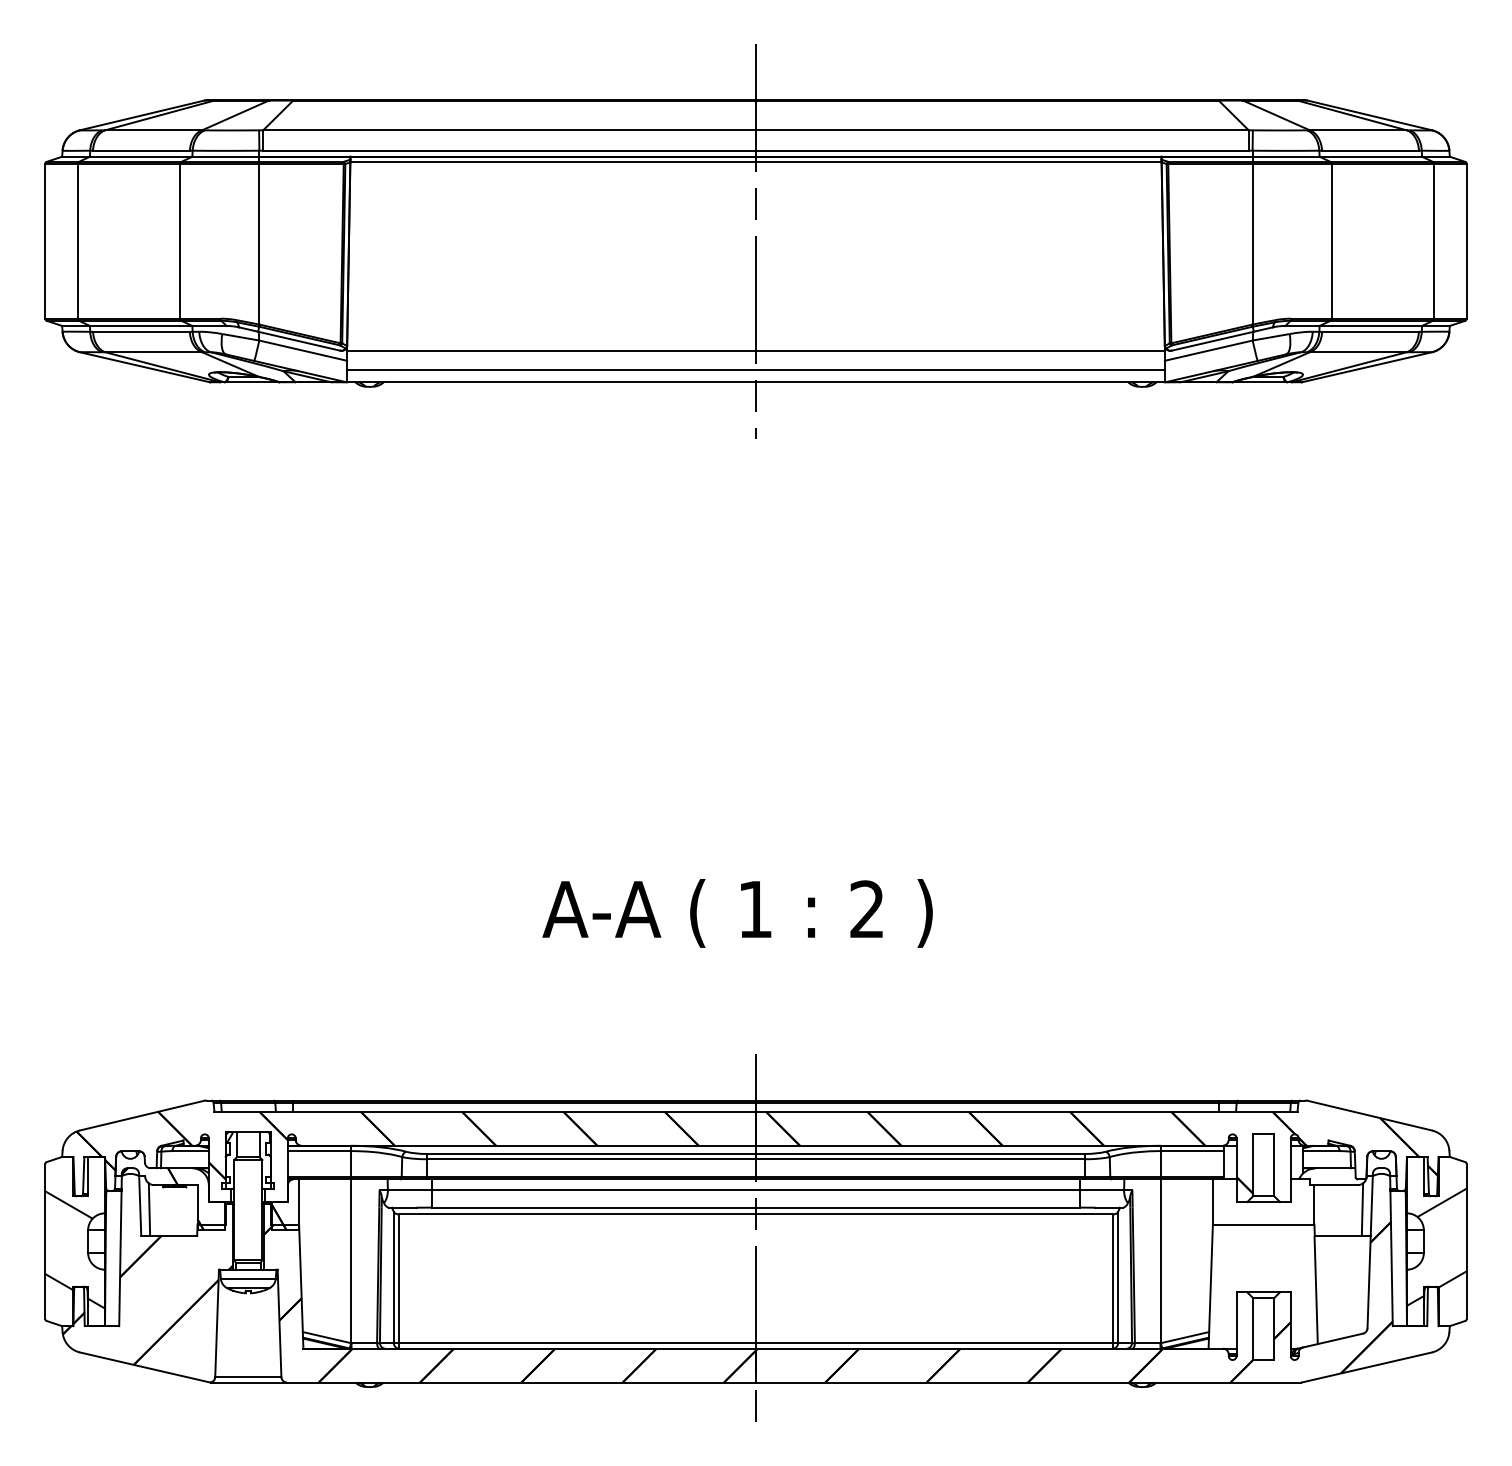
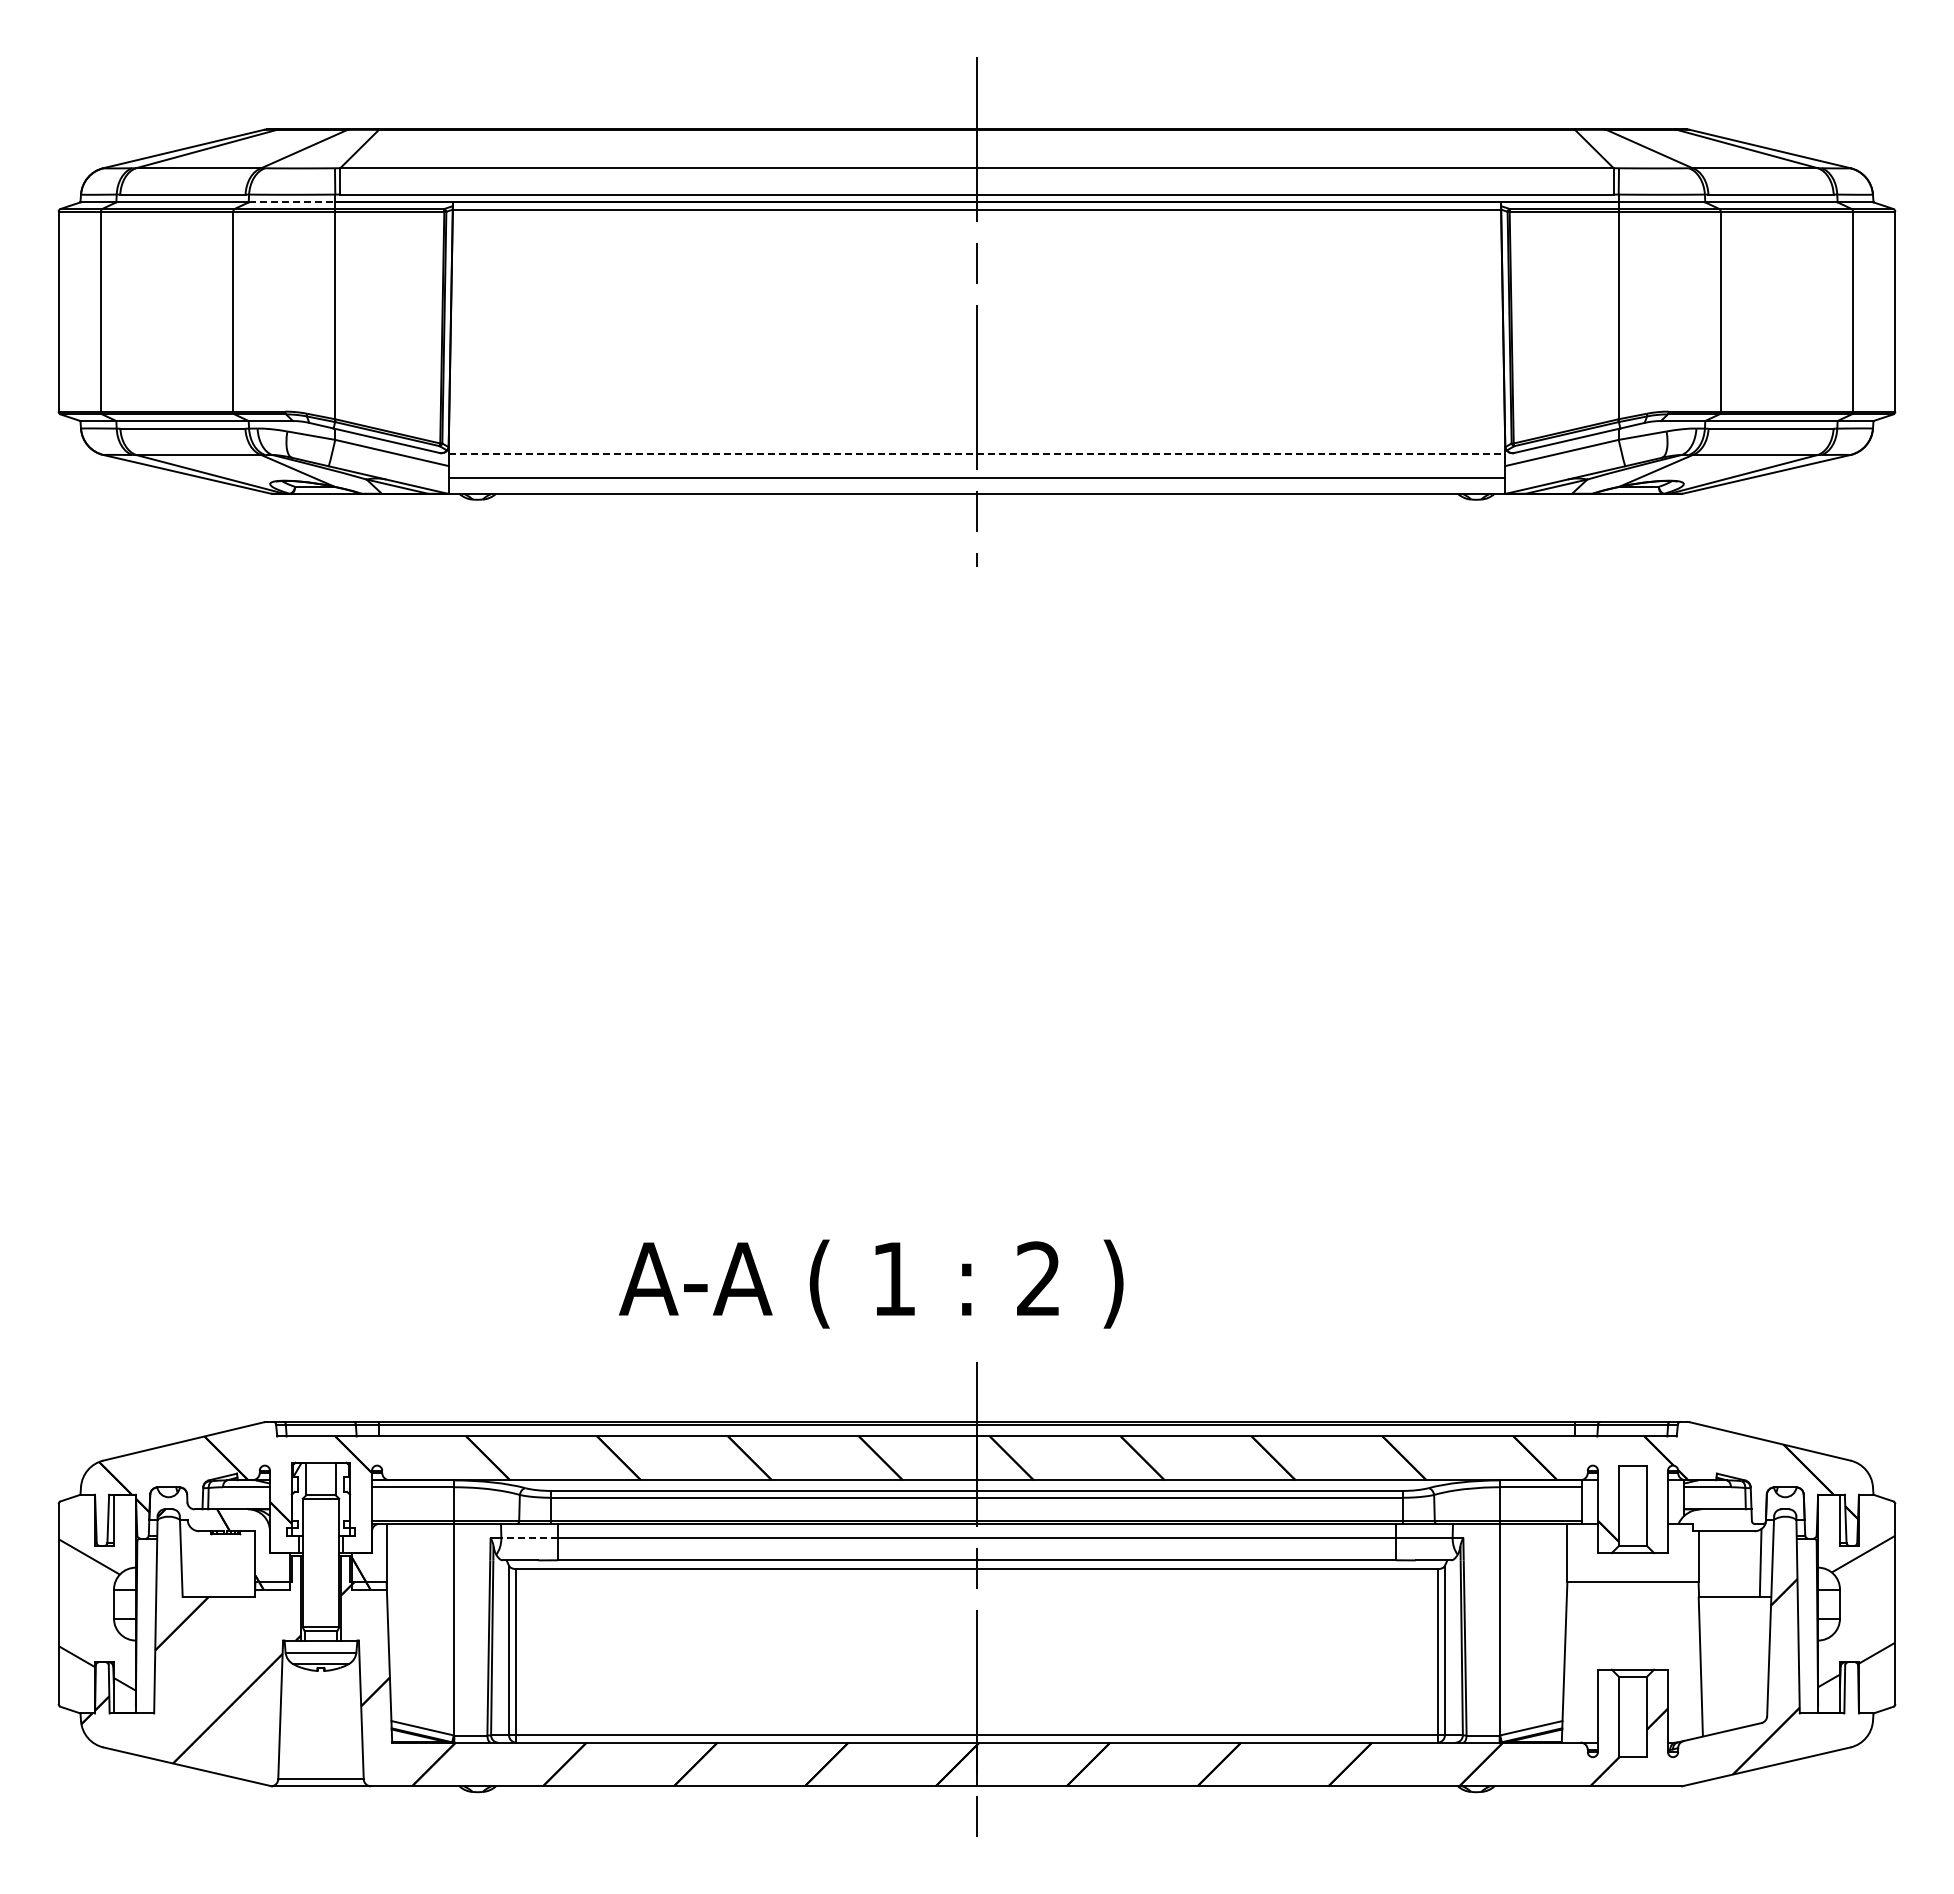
line: (226, 156) -> (292, 202), solid -> dashed
line: (756, 351) -> (977, 453), solid -> dashed
text: (737, 912) -> (871, 1283), moved
line: (409, 1189) -> (529, 1537), solid -> dashed
line: (149, 1209) -> (193, 1562), removed

